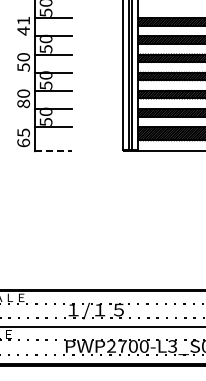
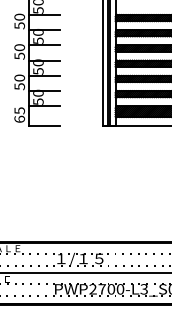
text: (23, 25) -> (19, 21), 41 -> 50
text: (23, 103) -> (19, 86), 80 -> 50
line: (53, 151) -> (44, 126), dashed -> solid

